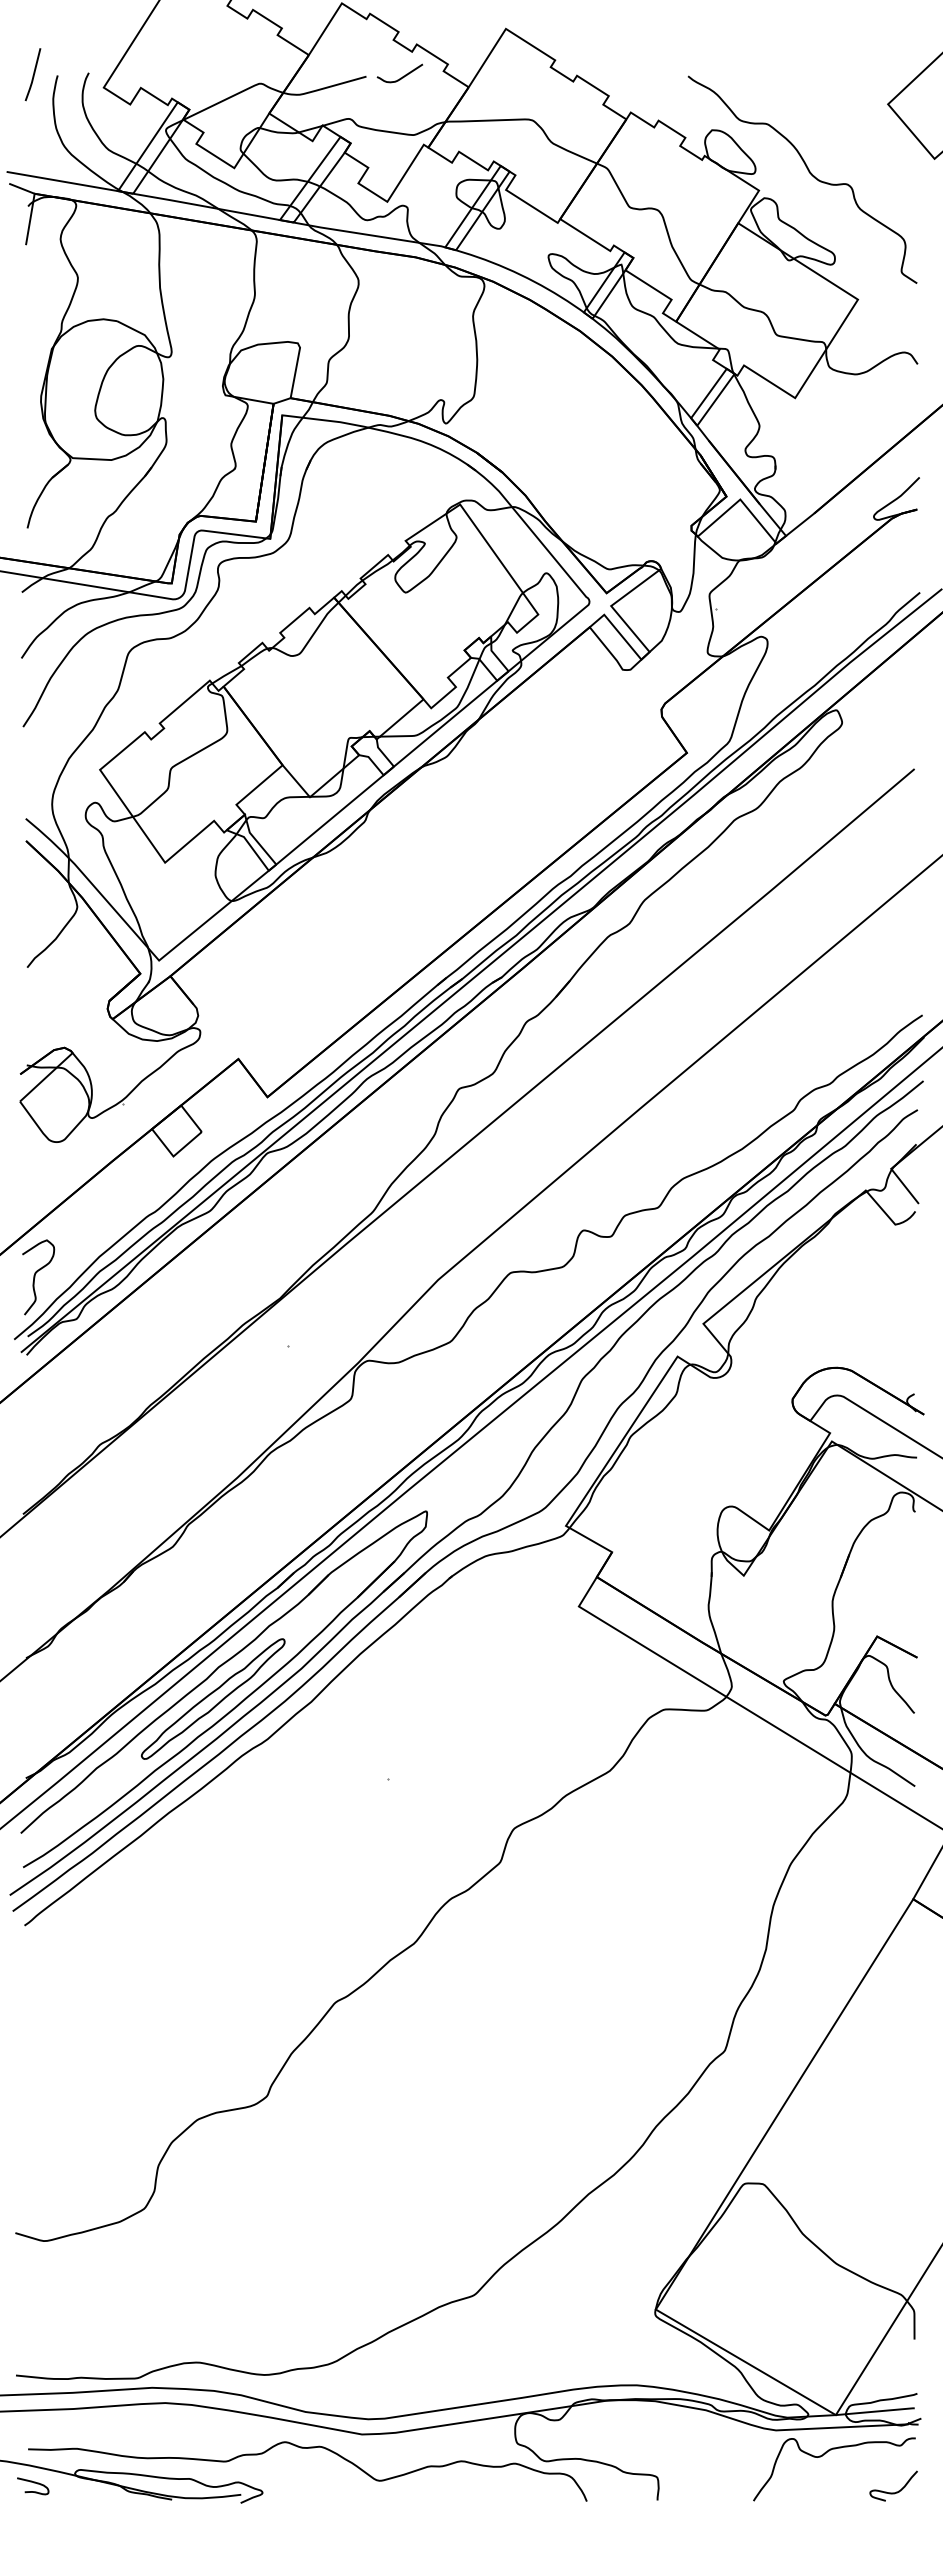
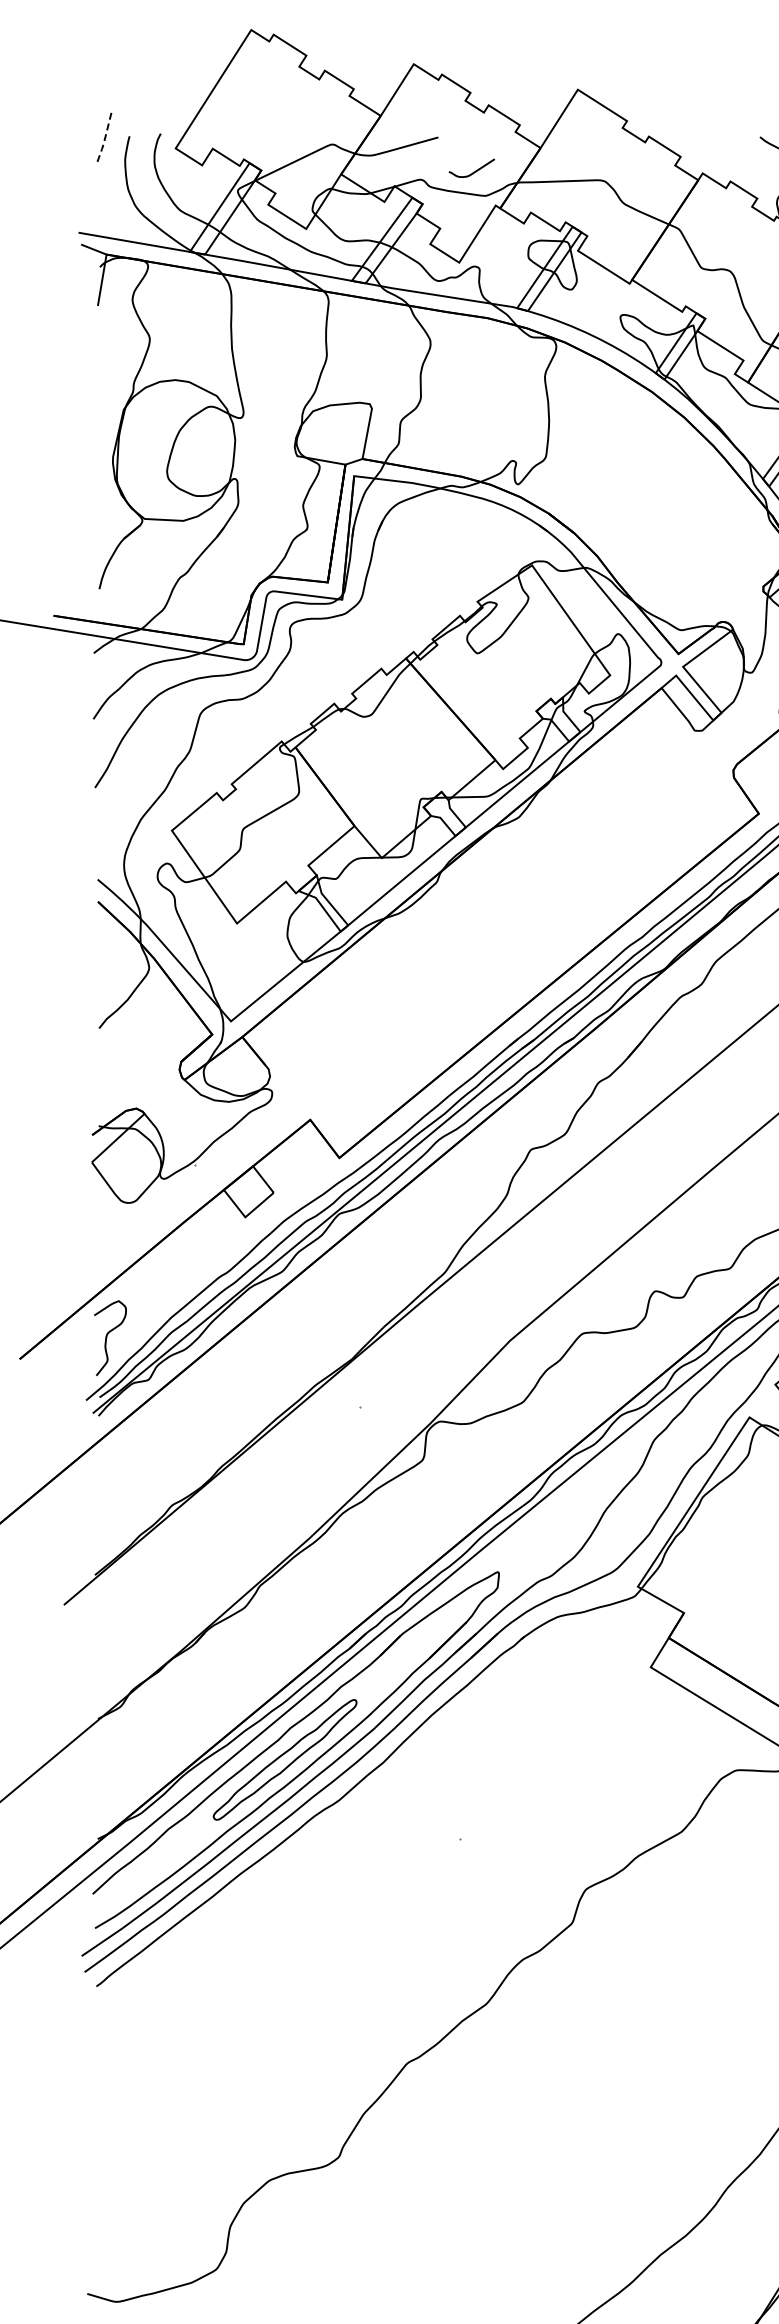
line: (33, 75) -> (105, 136), solid -> dashed
curve: (400, 77) -> (472, 172), moved

